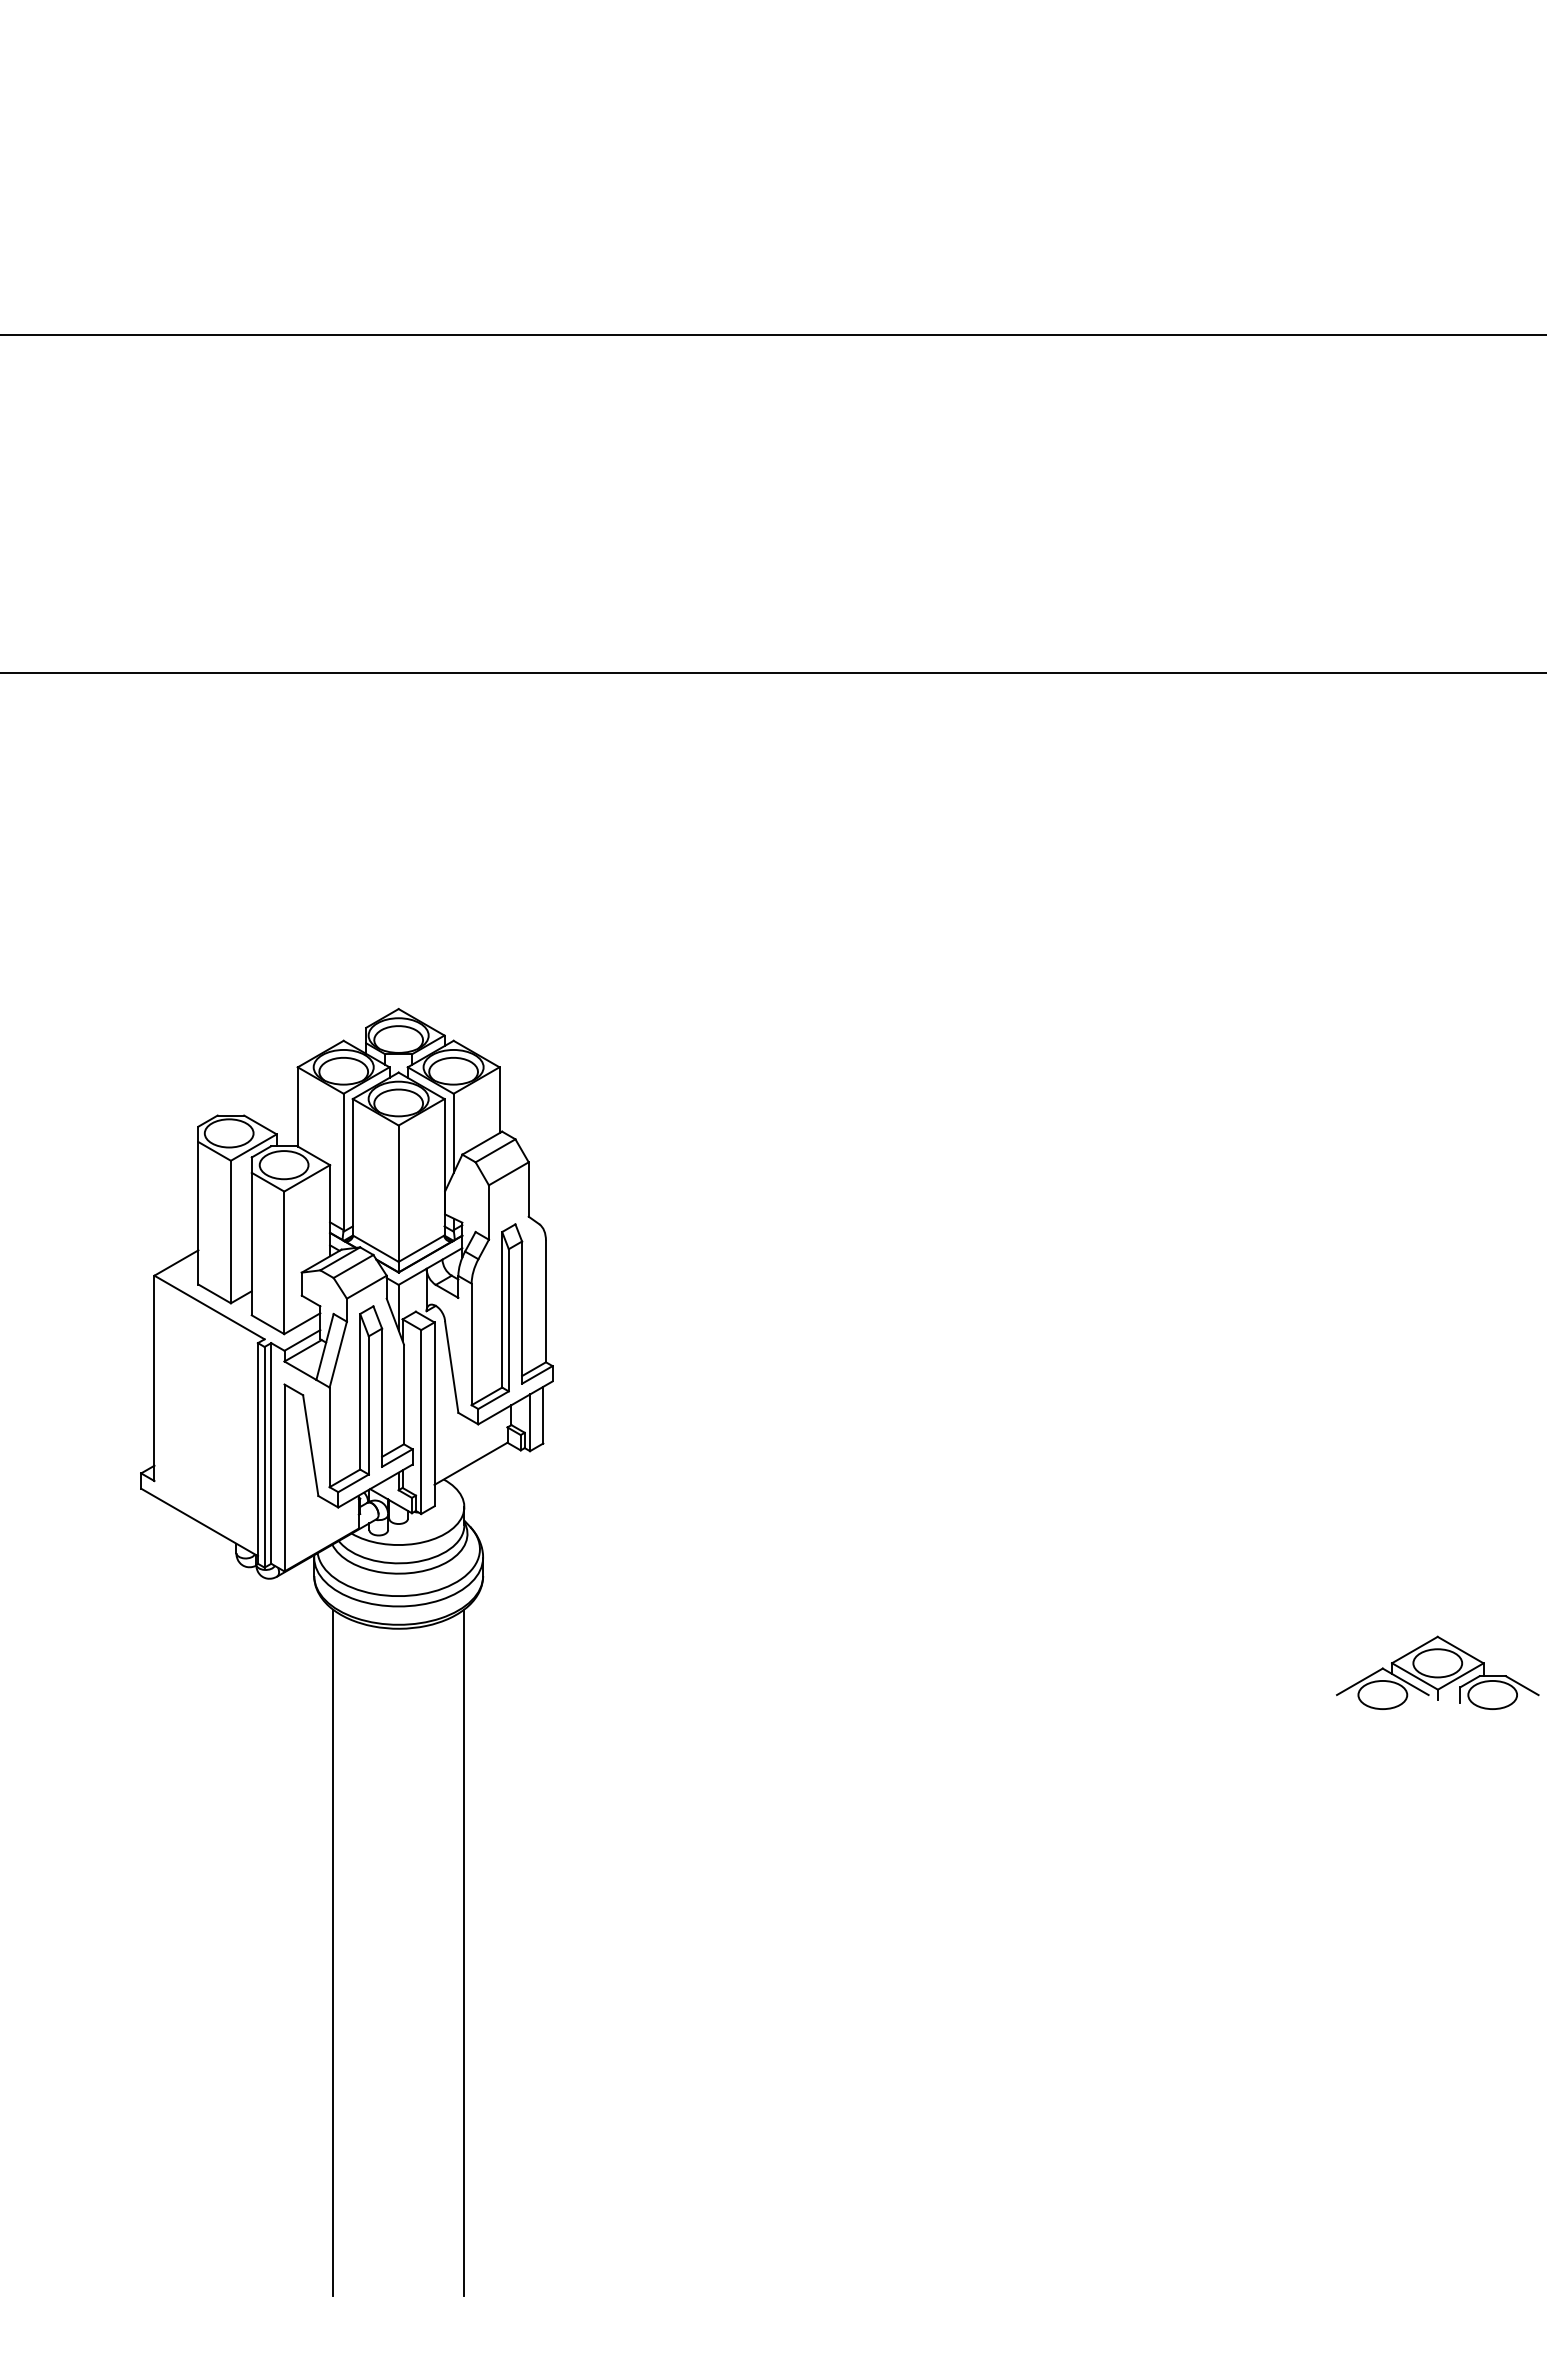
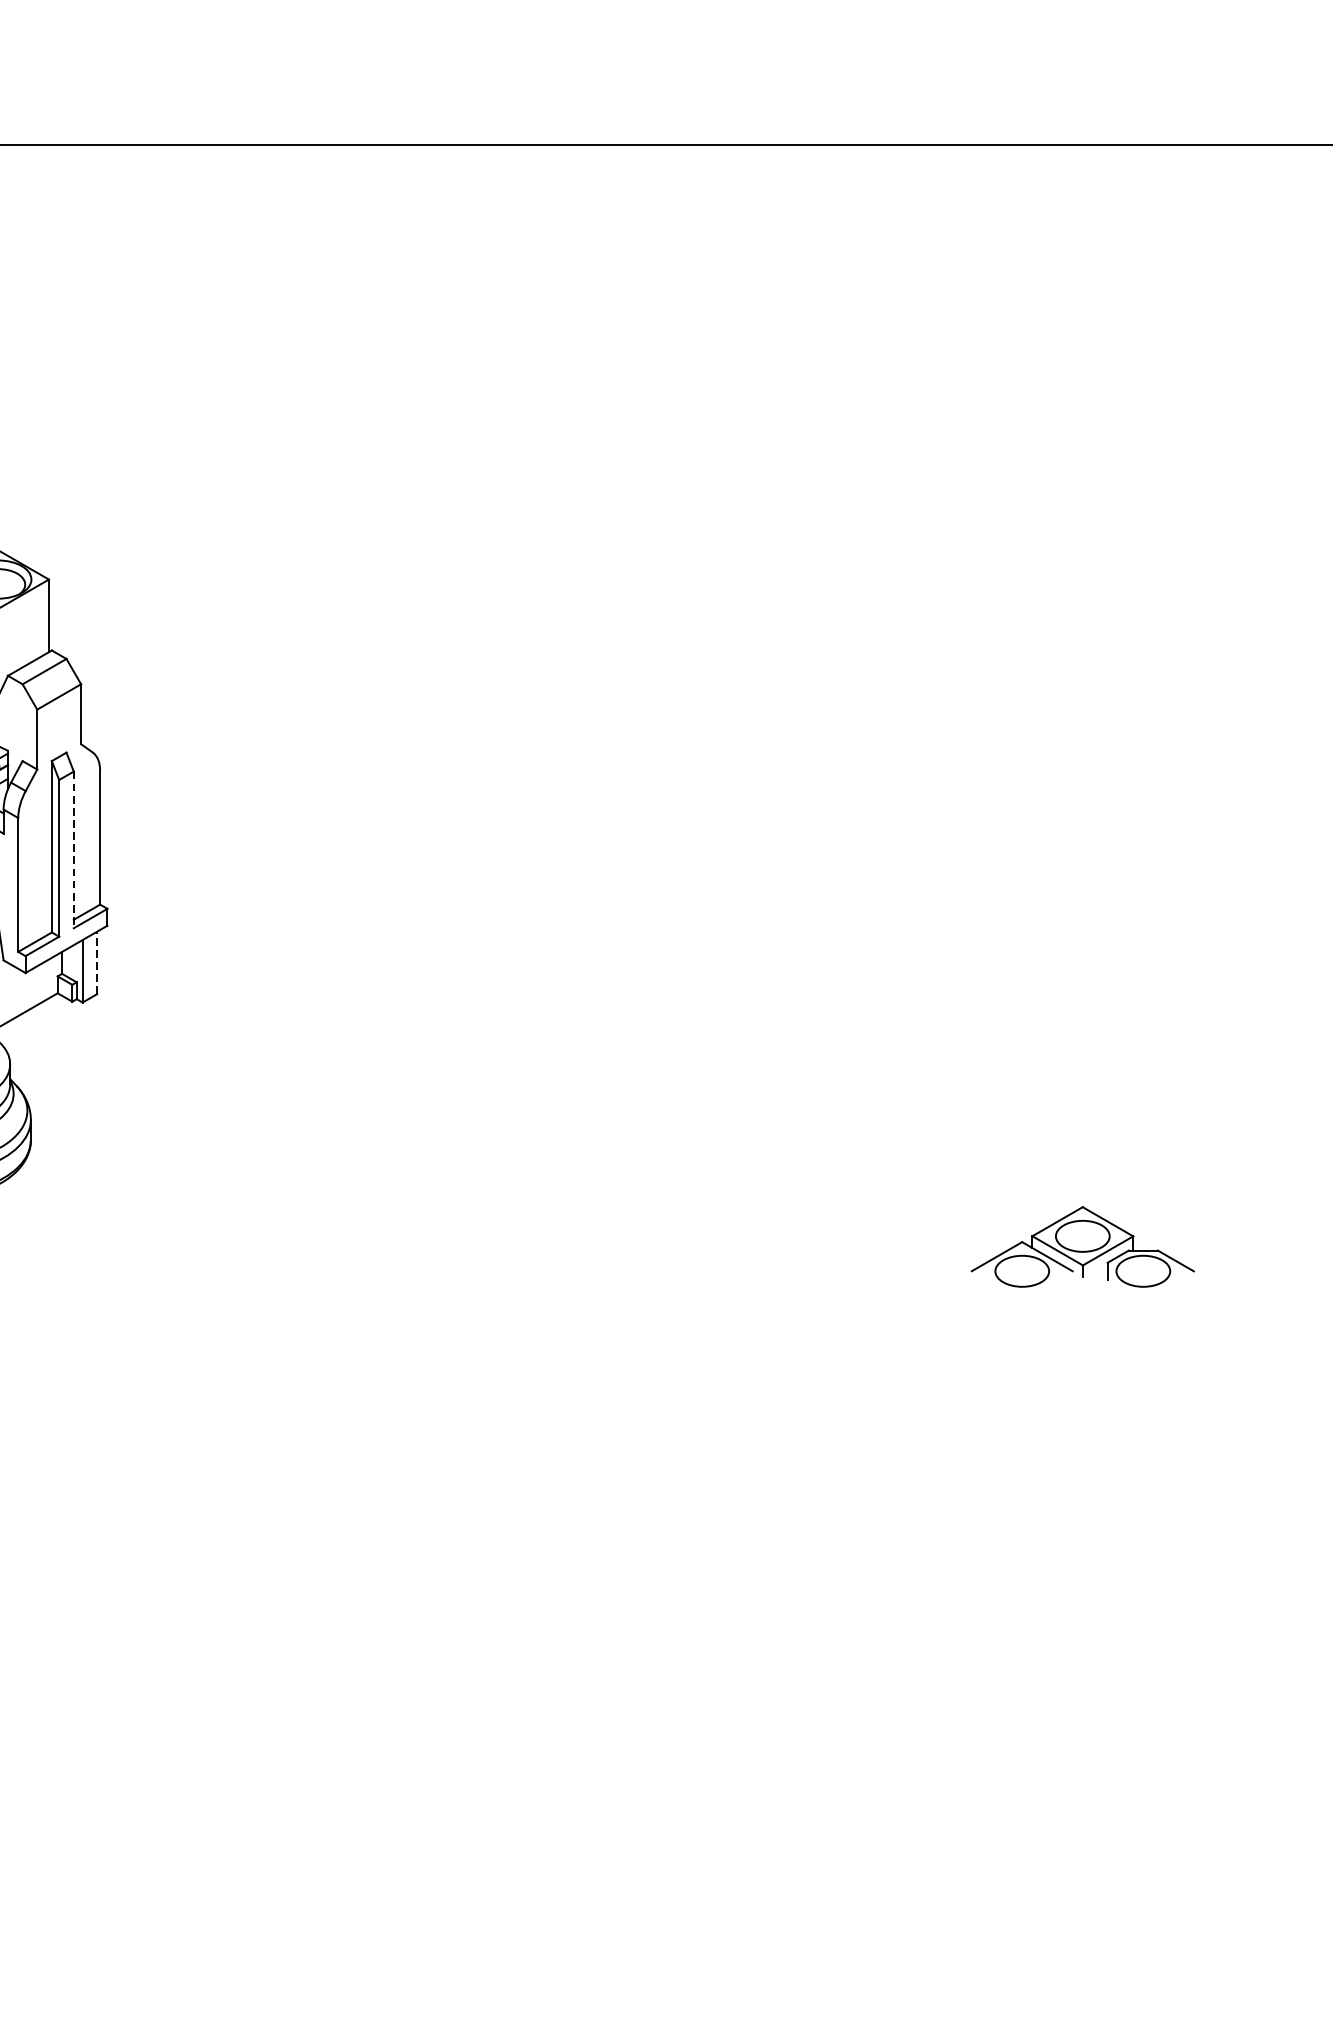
line: (522, 1313) -> (74, 850), solid -> dashed
line: (543, 1414) -> (97, 962), solid -> dashed
line: (464, 1952) -> (10, 1554), removed

